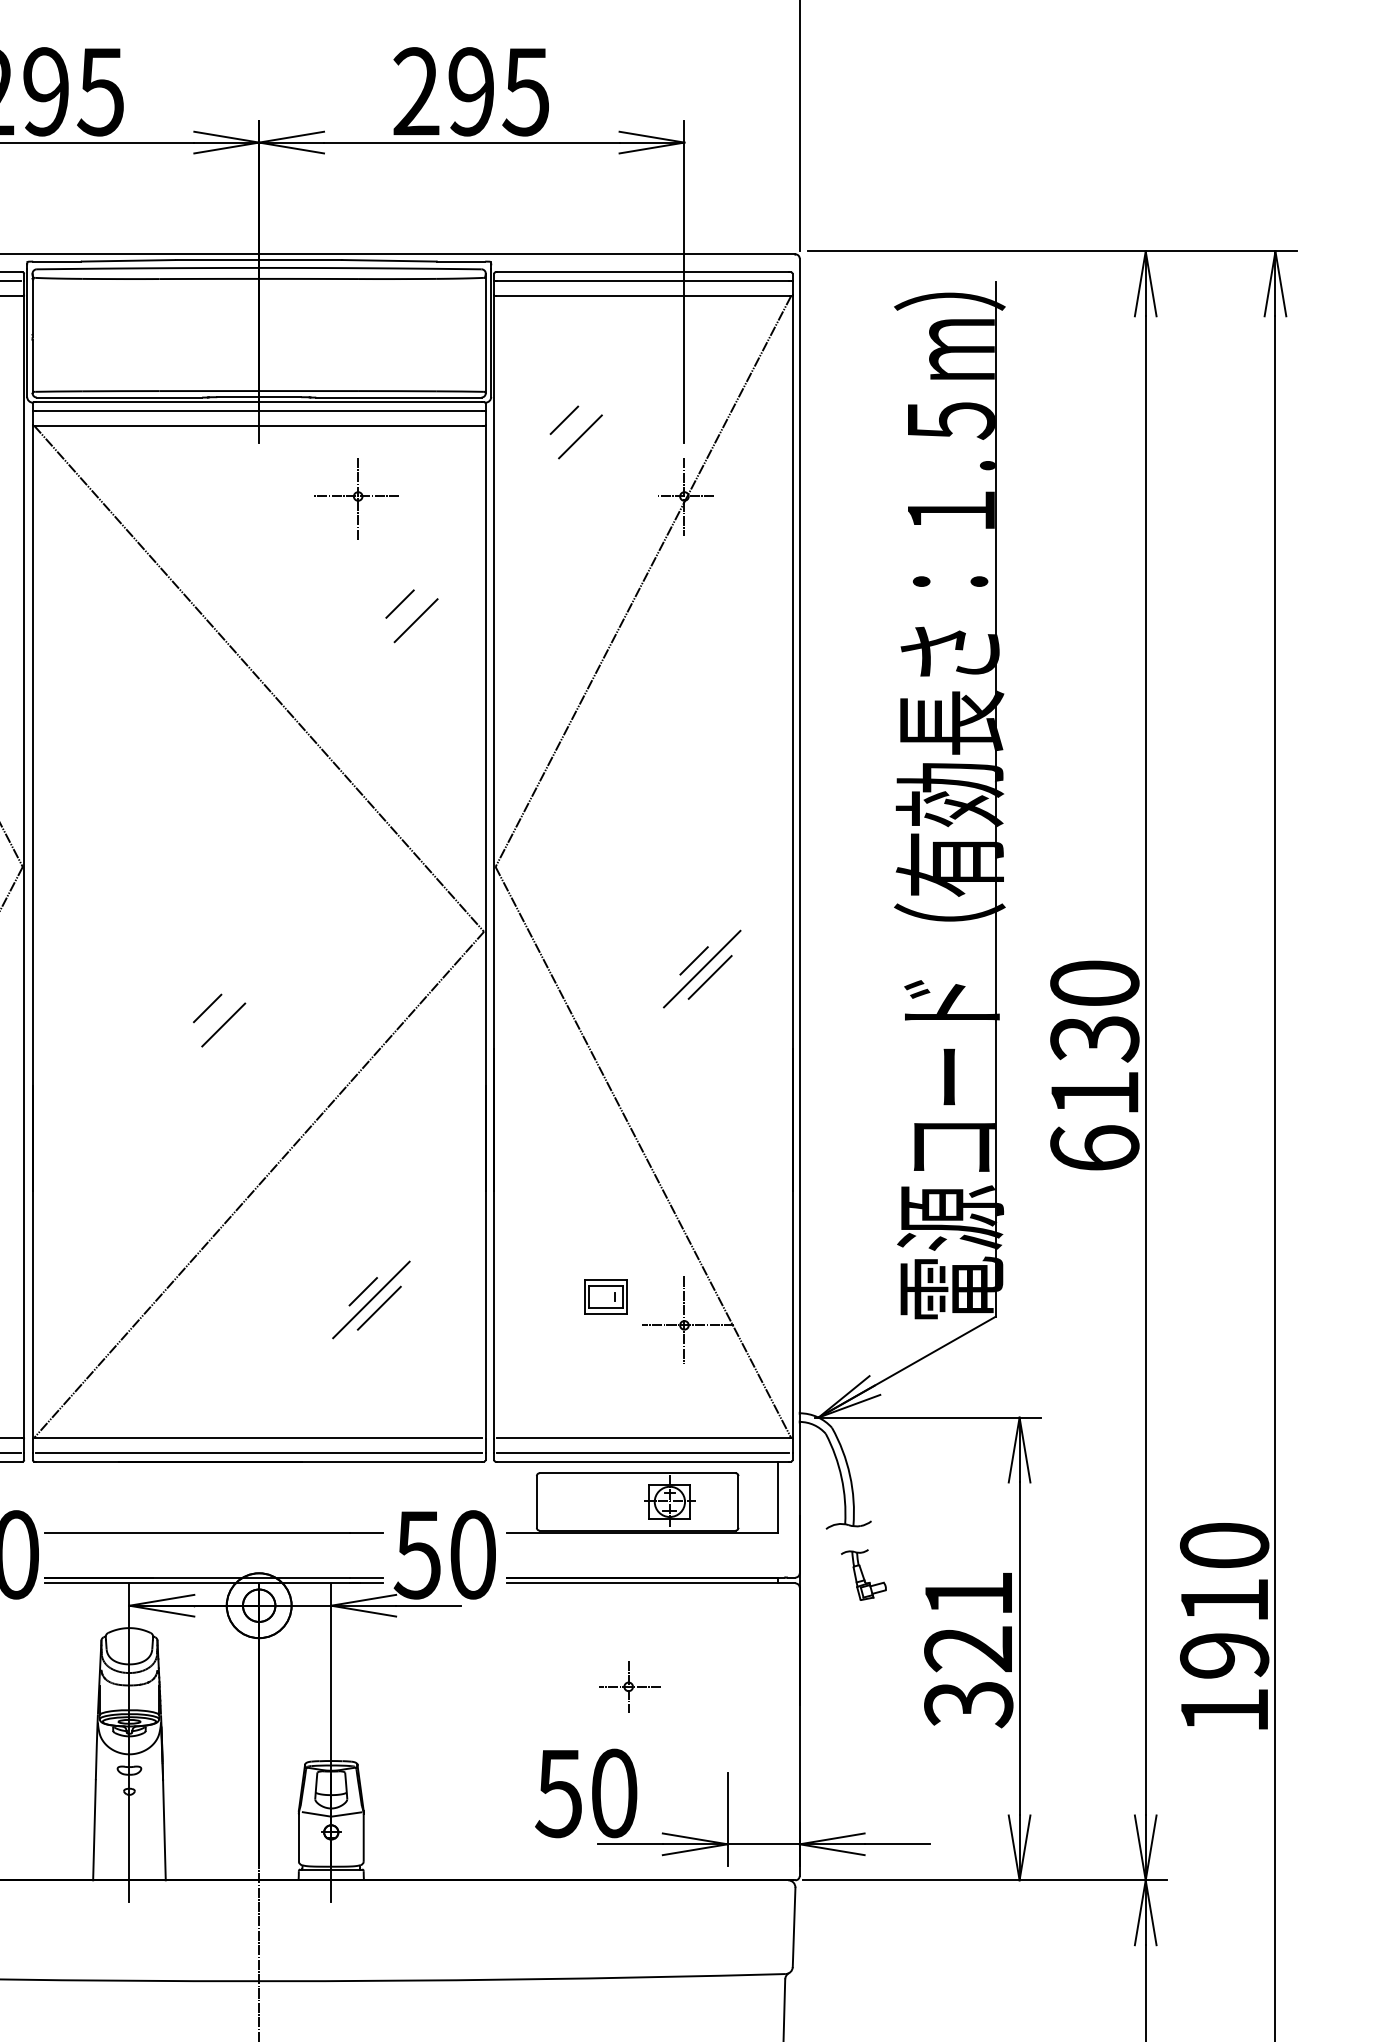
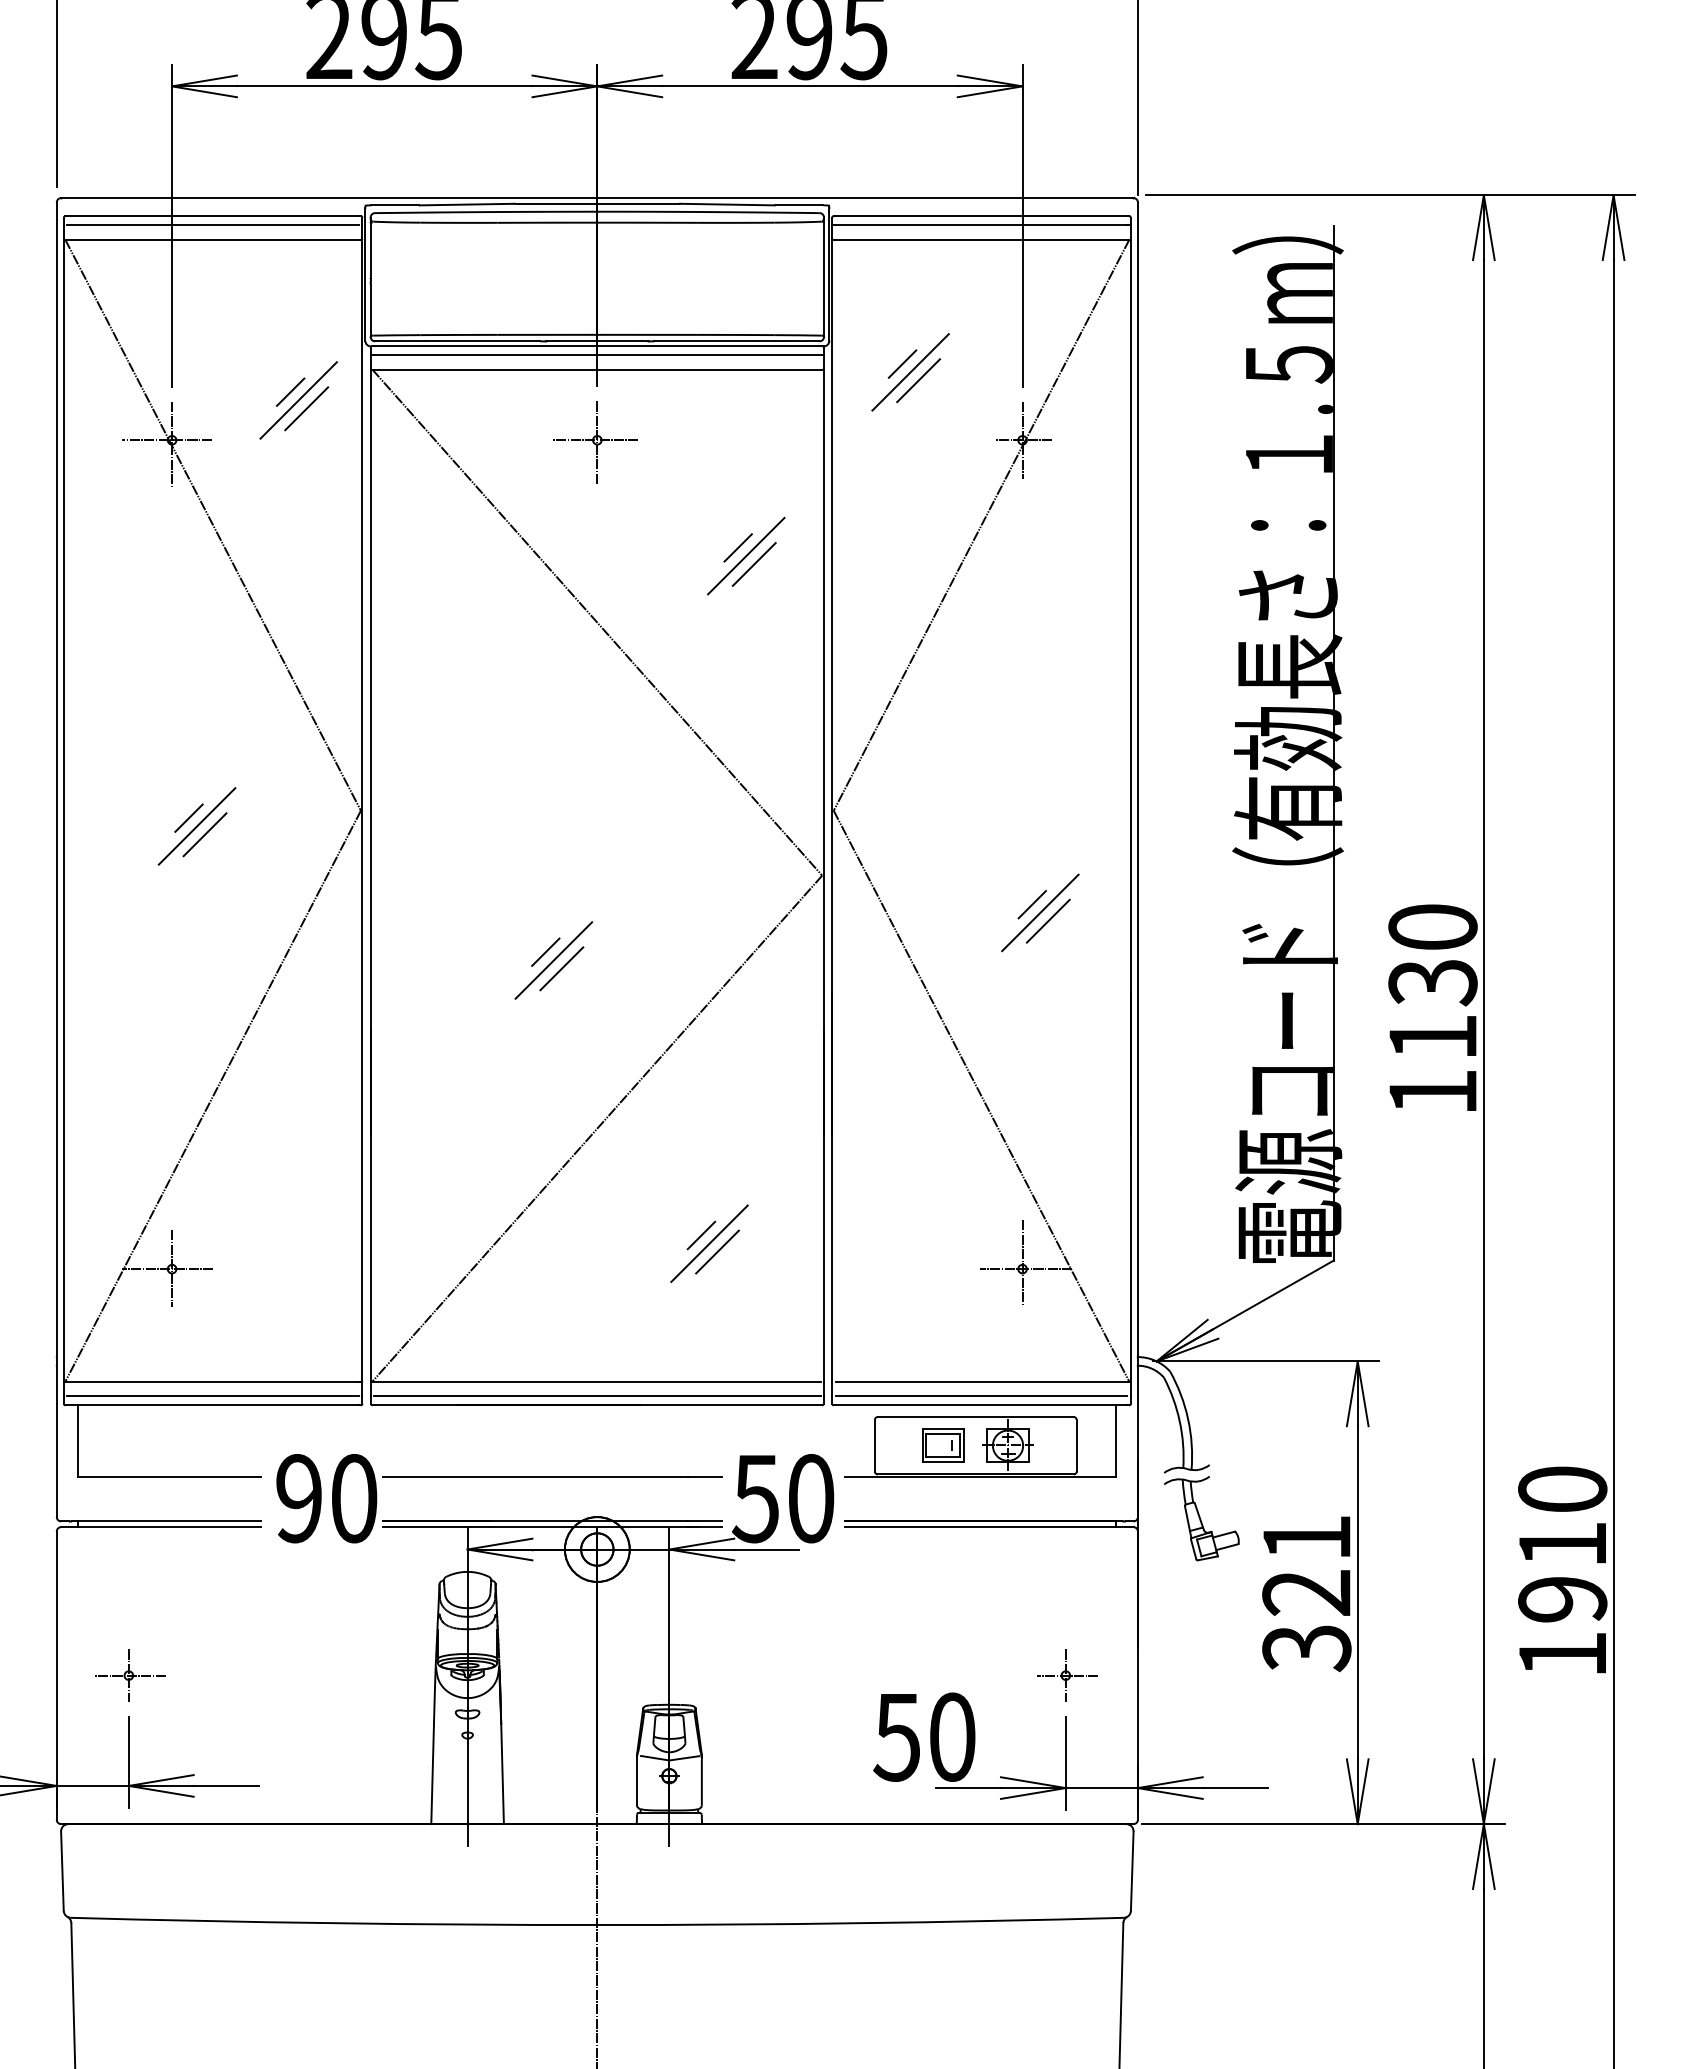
line: (572, 428) -> (910, 372), added
part: (356, 498) -> (595, 442), moved
line: (408, 611) -> (746, 555), added
line: (215, 1016) -> (553, 960), added
text: (1094, 1147) -> (1432, 1091), 6130 -> 1130
part: (606, 1296) -> (943, 1445), moved
part: (863, 1574) -> (1201, 1518), size x1.67
part: (630, 1686) -> (1067, 1675), moved

